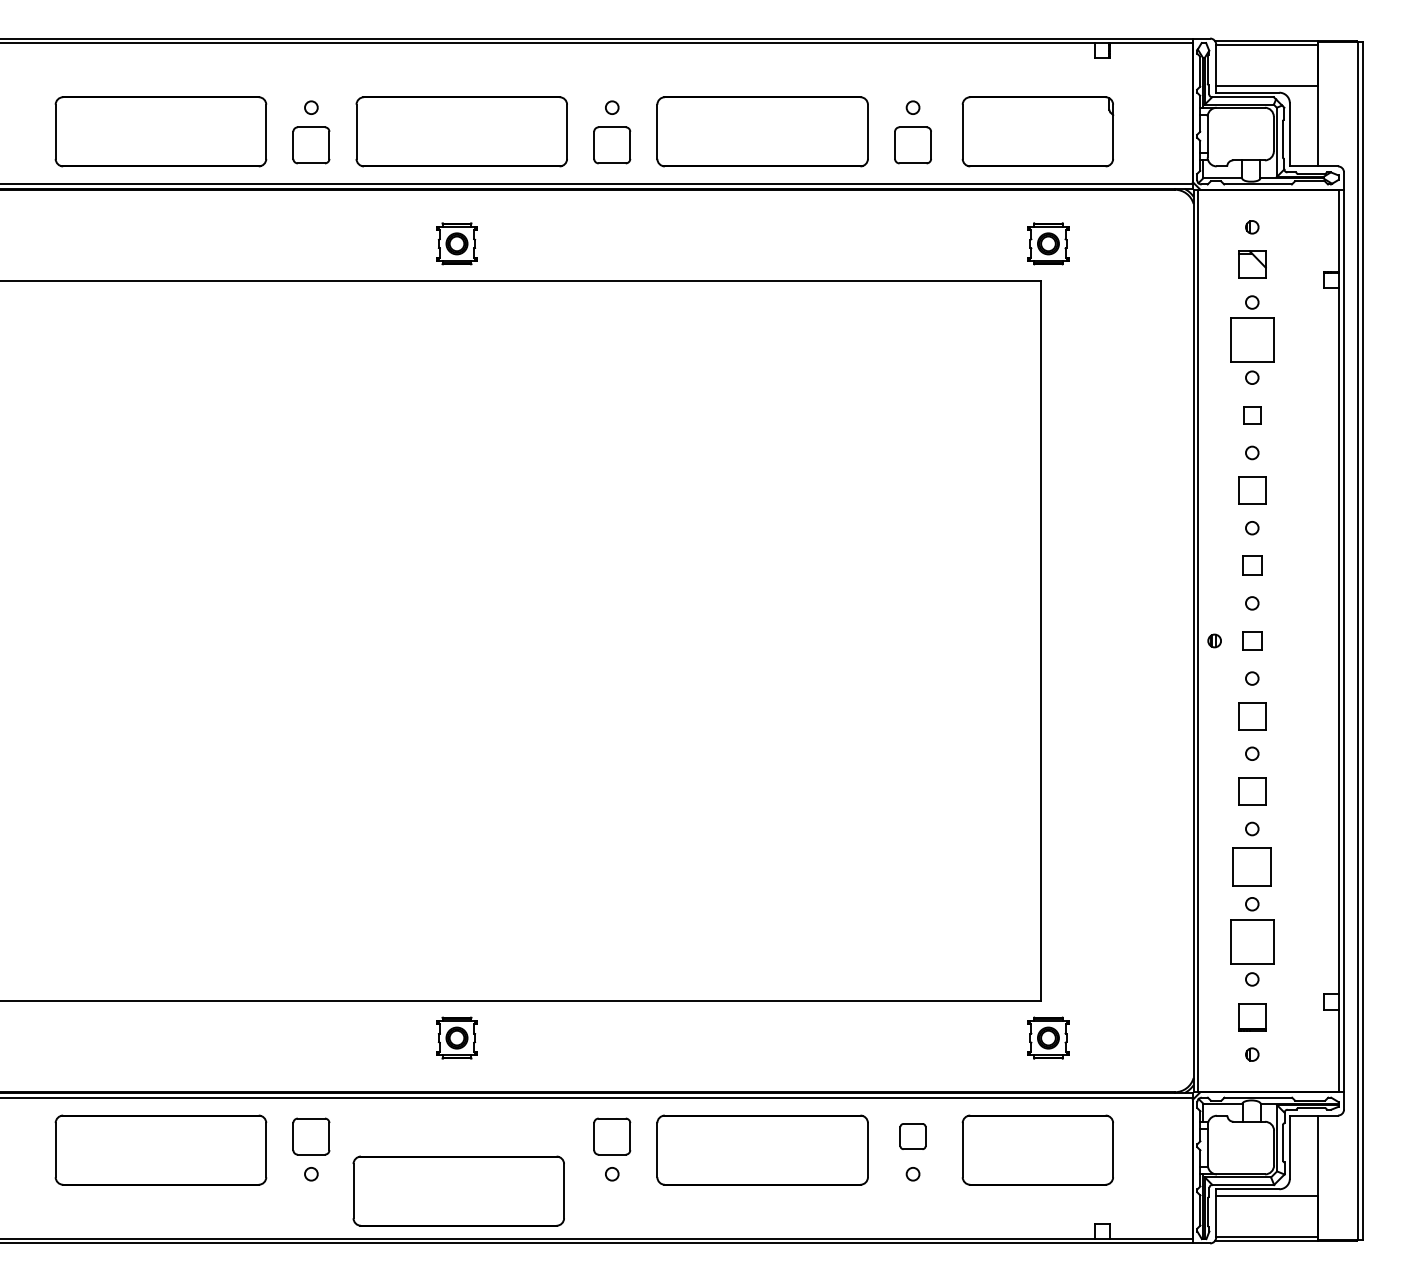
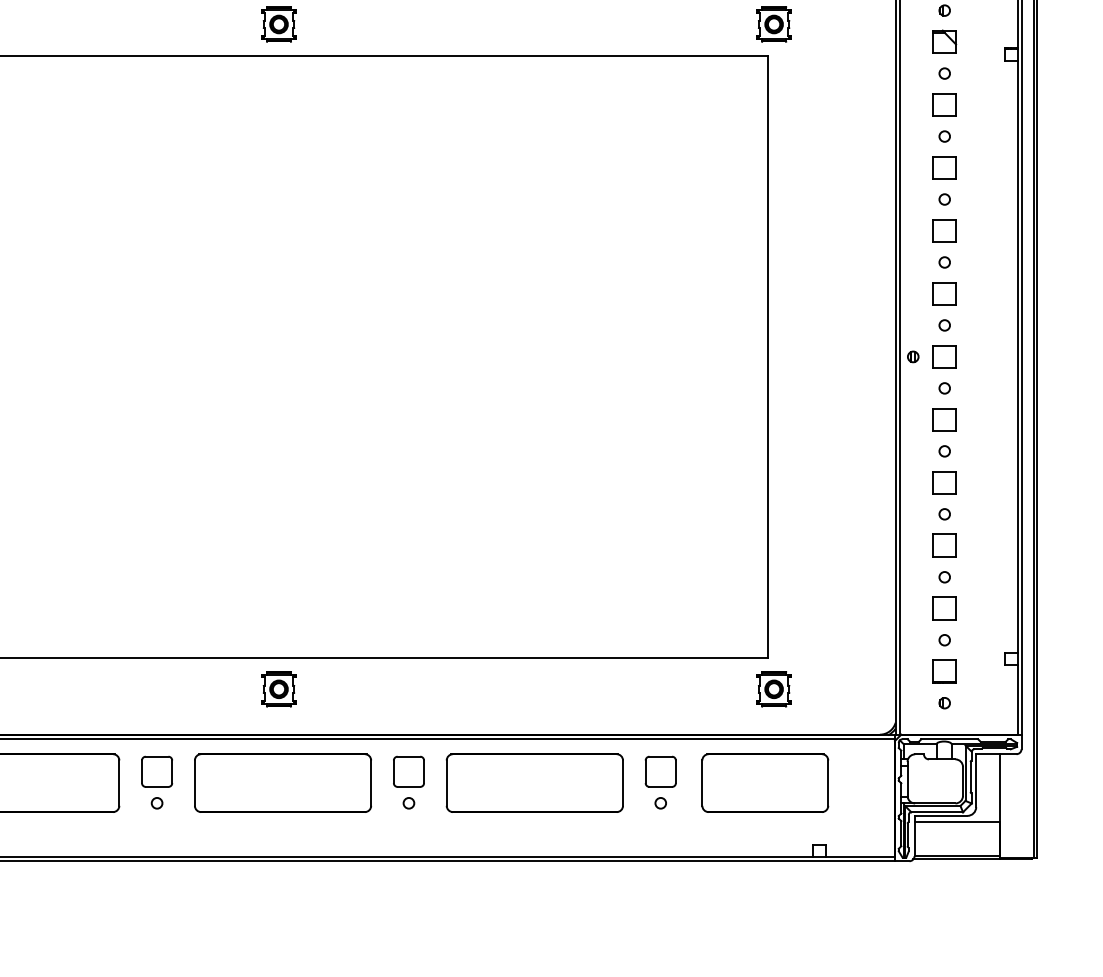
part: (1252, 340) -> (944, 105), size x0.62
part: (1252, 415) -> (944, 168), size x1.67
part: (1252, 565) -> (944, 293), size x1.43
part: (1252, 640) -> (944, 356), size x1.43
part: (1252, 866) -> (944, 545), size x0.71
part: (1252, 941) -> (944, 608), size x0.62
part: (912, 1136) -> (660, 771), size x1.43
part: (458, 1190) -> (282, 782), moved

